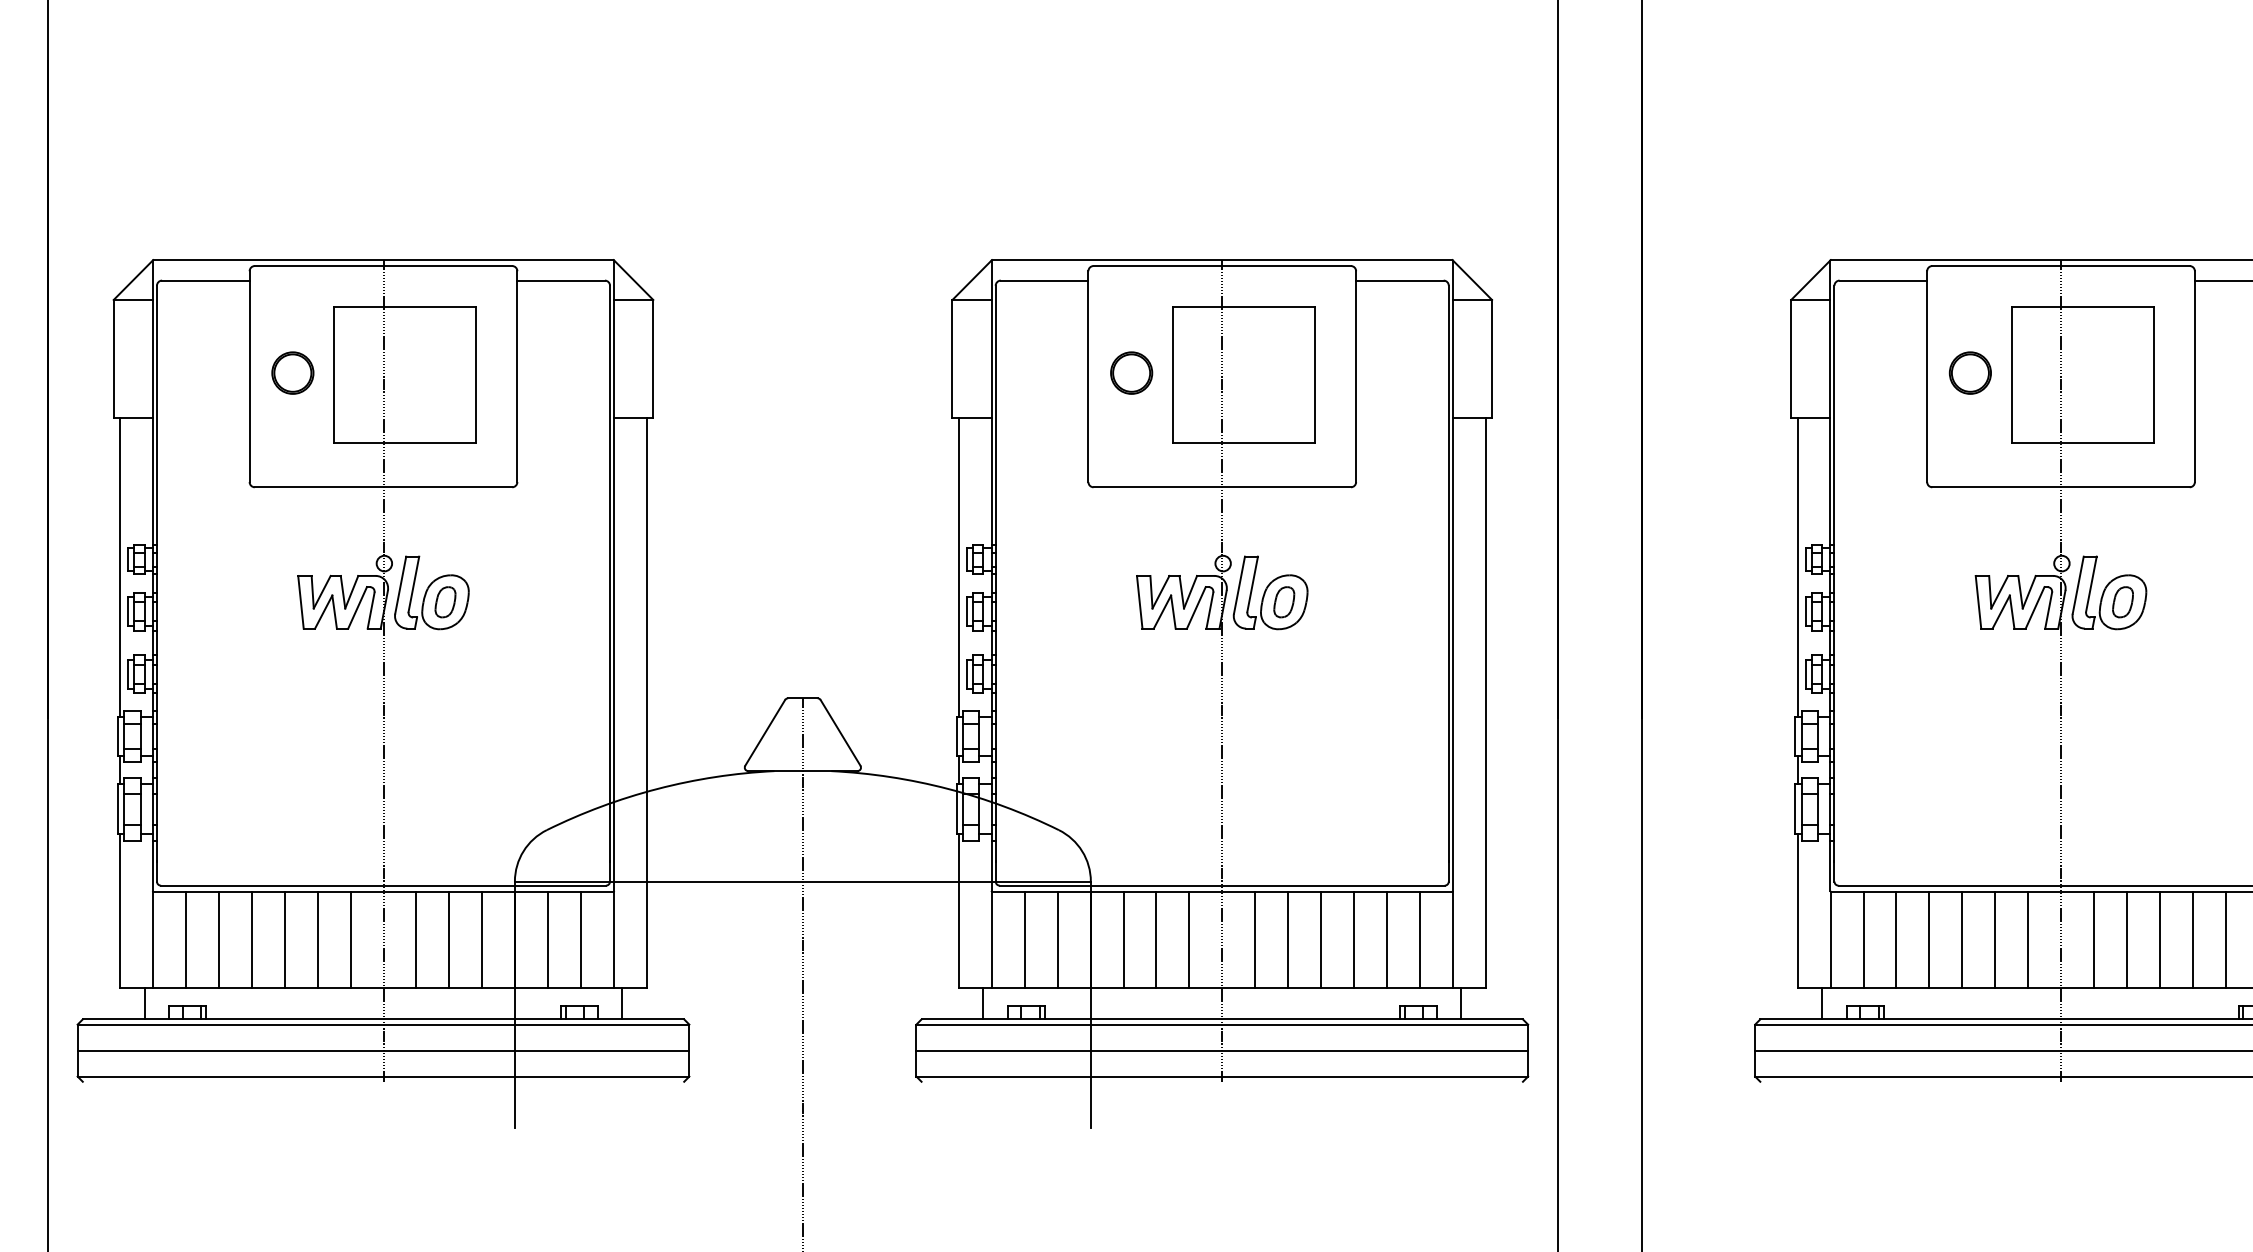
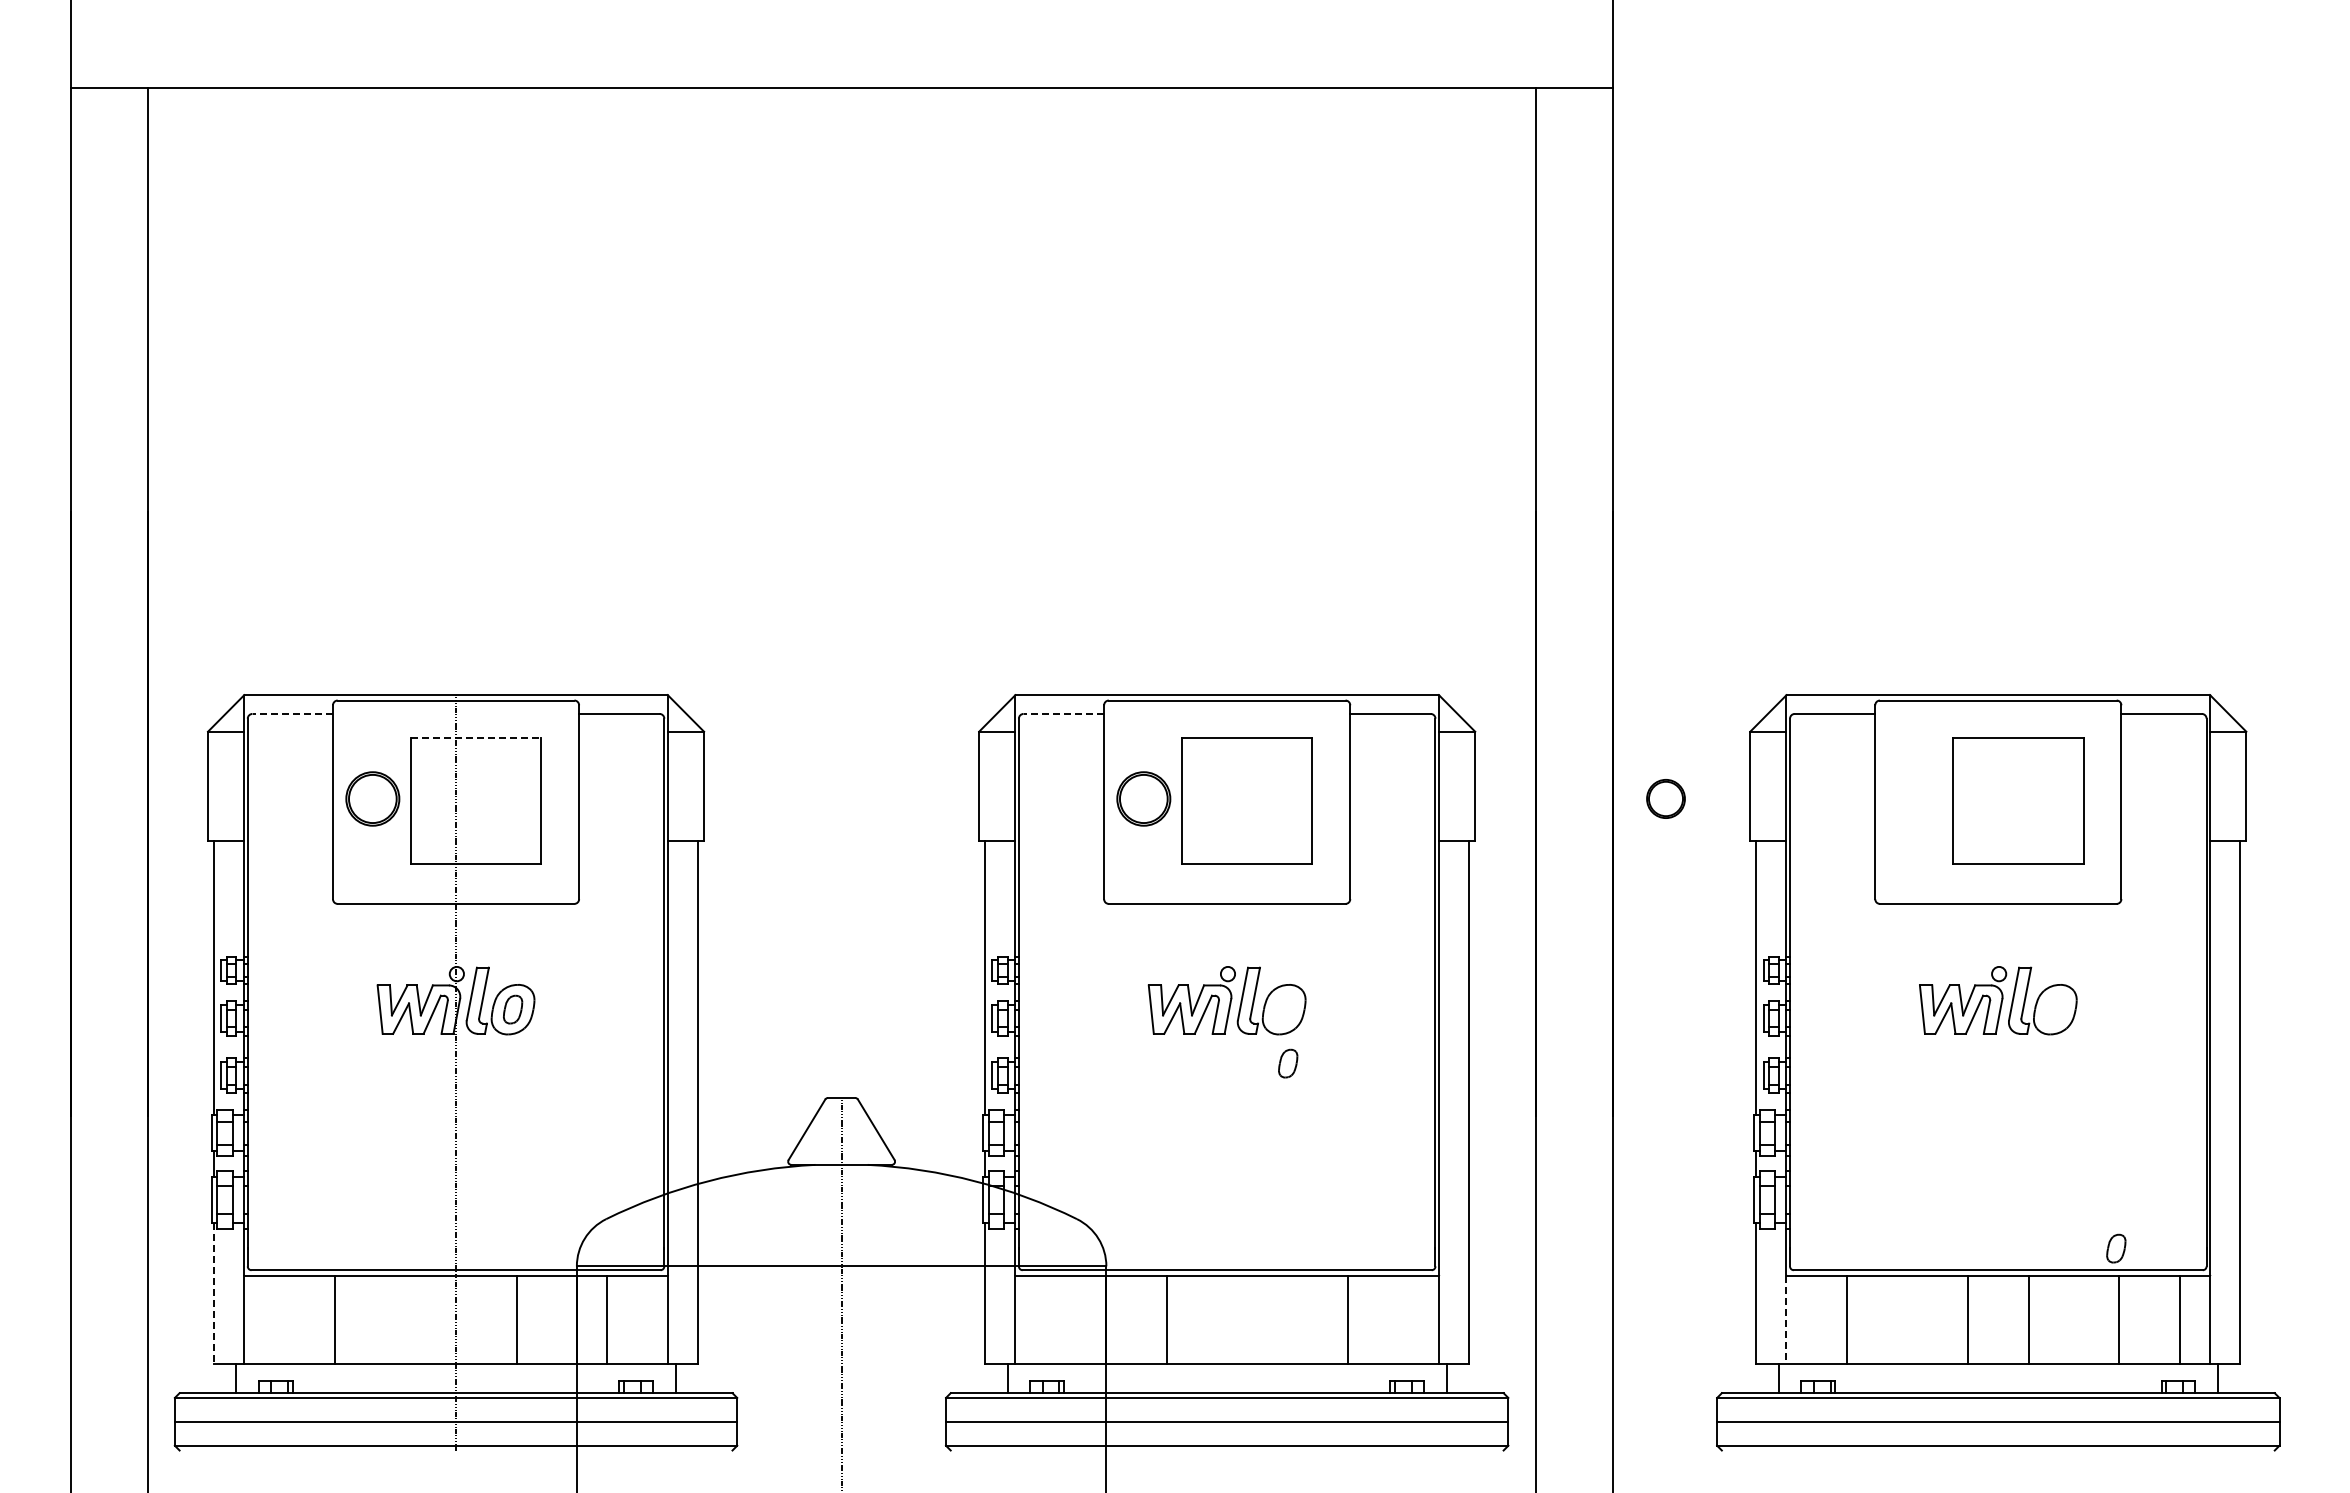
line: (205, 280) -> (292, 713), solid -> dashed
line: (1044, 280) -> (1063, 713), solid -> dashed
line: (405, 307) -> (476, 738), solid -> dashed
part: (292, 372) -> (372, 798), size x1.4
part: (1131, 372) -> (1143, 798), size x1.4
part: (1969, 372) -> (1665, 798), moved
part: (1284, 602) -> (1288, 1063), moved
part: (2123, 602) -> (2116, 1248), moved
line: (1222, 670) -> (1227, 1072), removed
line: (2061, 670) -> (1998, 1072), removed
line: (119, 911) -> (213, 1293), solid -> dashed
line: (186, 939) -> (274, 1319), removed
line: (218, 939) -> (304, 1319), removed
line: (285, 939) -> (365, 1319), removed
line: (317, 939) -> (395, 1319), removed
line: (350, 939) -> (425, 1319), removed
line: (416, 939) -> (486, 1319), removed
line: (481, 939) -> (546, 1319), removed
line: (580, 939) -> (637, 1319), removed
line: (1024, 939) -> (1045, 1319), removed
line: (1057, 939) -> (1075, 1319), removed
line: (1123, 939) -> (1136, 1319), removed
line: (1188, 939) -> (1196, 1319), removed
line: (1255, 939) -> (1257, 1319), removed
line: (1287, 939) -> (1287, 1319), removed
line: (1320, 939) -> (1317, 1319), removed
line: (1386, 939) -> (1378, 1319), removed
line: (1419, 939) -> (1408, 1319), removed
line: (1863, 939) -> (1816, 1319), removed
line: (1929, 939) -> (1877, 1319), removed
line: (1962, 939) -> (1907, 1319), removed
line: (1994, 939) -> (1937, 1319), removed
line: (2126, 939) -> (2058, 1319), removed
line: (2160, 939) -> (2089, 1319), removed
line: (2225, 939) -> (2149, 1319), removed
line: (1830, 940) -> (1786, 1320), solid -> dashed

